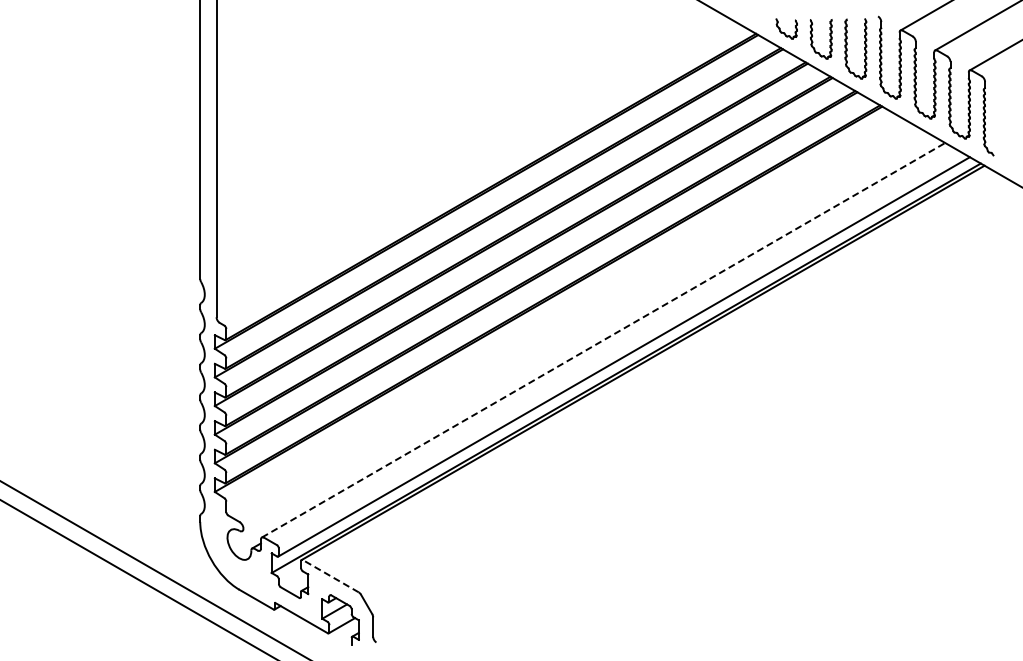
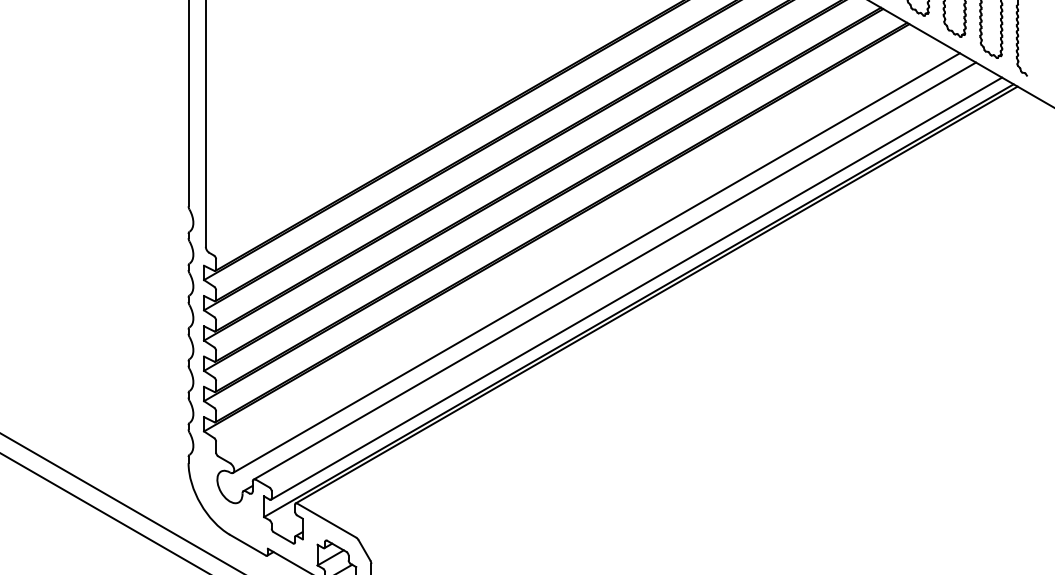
line: (585, 332) -> (595, 262), added
line: (603, 340) -> (614, 271), dashed -> solid
line: (330, 576) -> (326, 520), dashed -> solid

